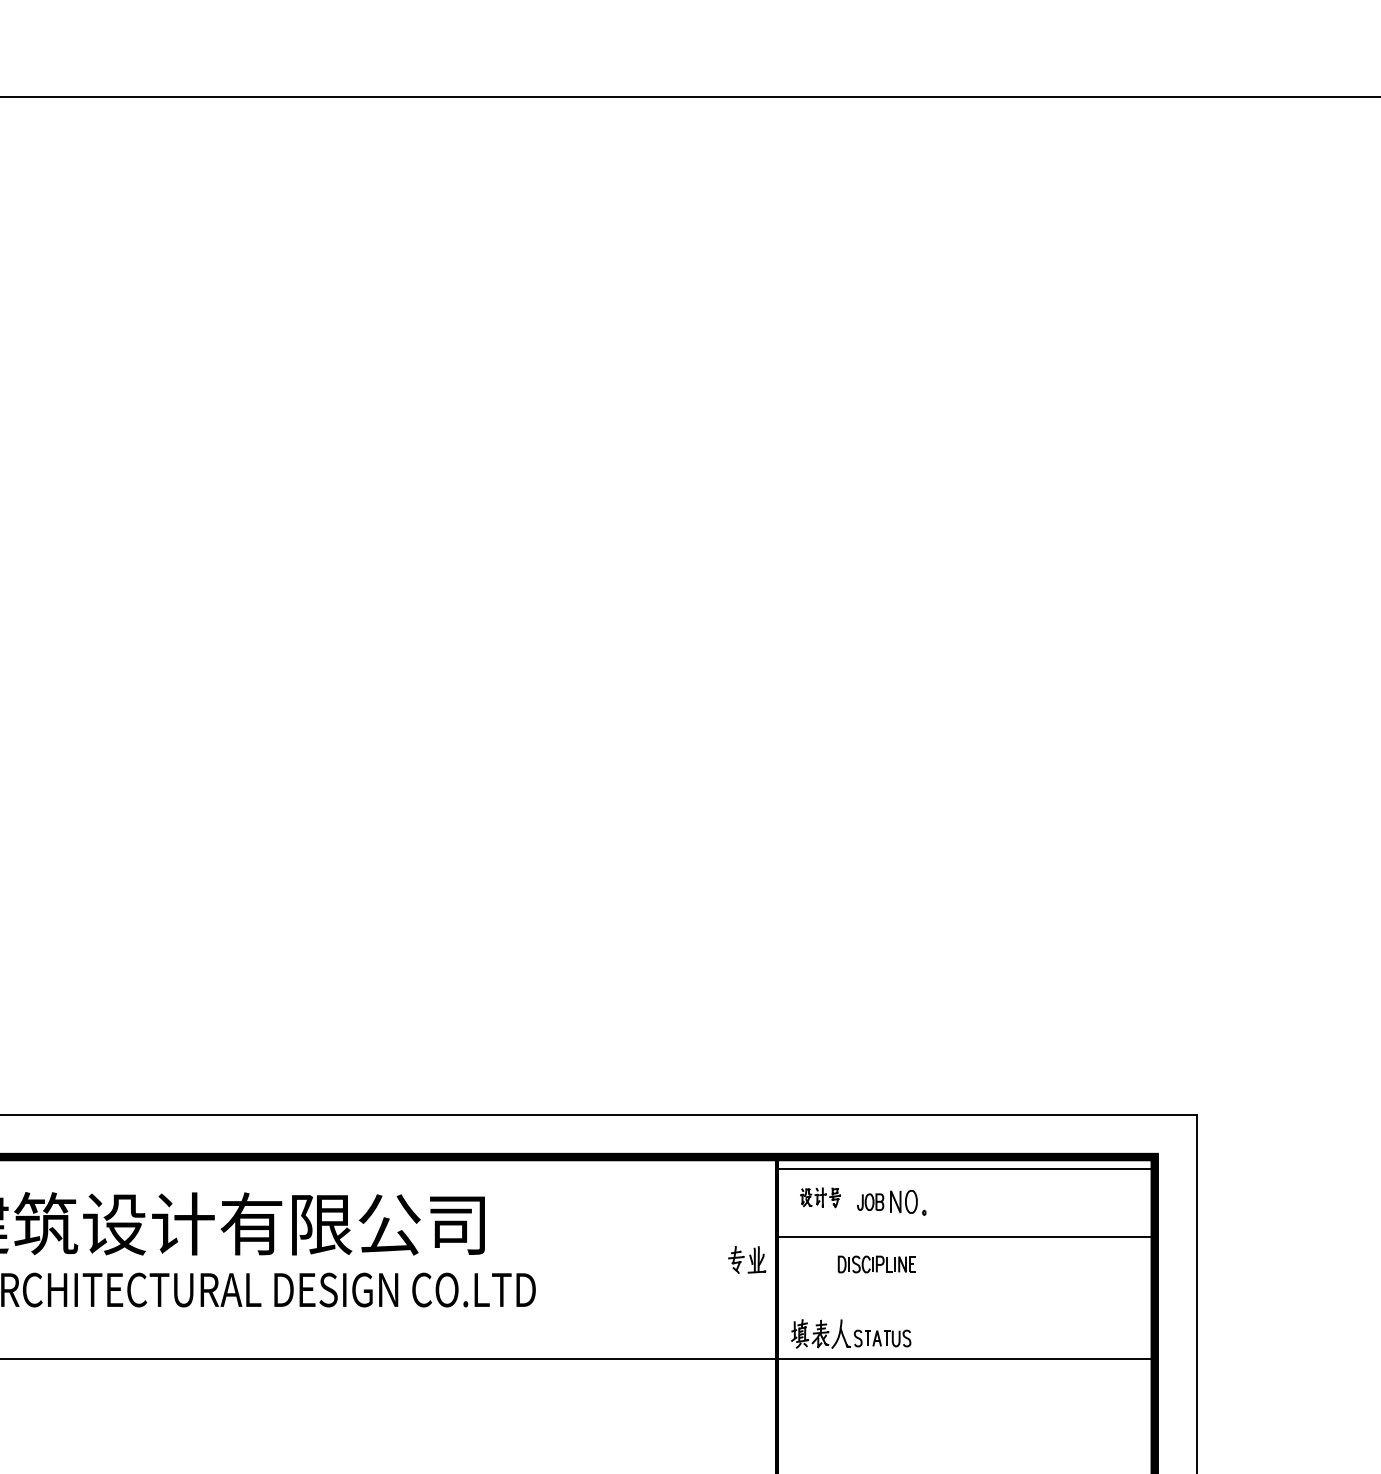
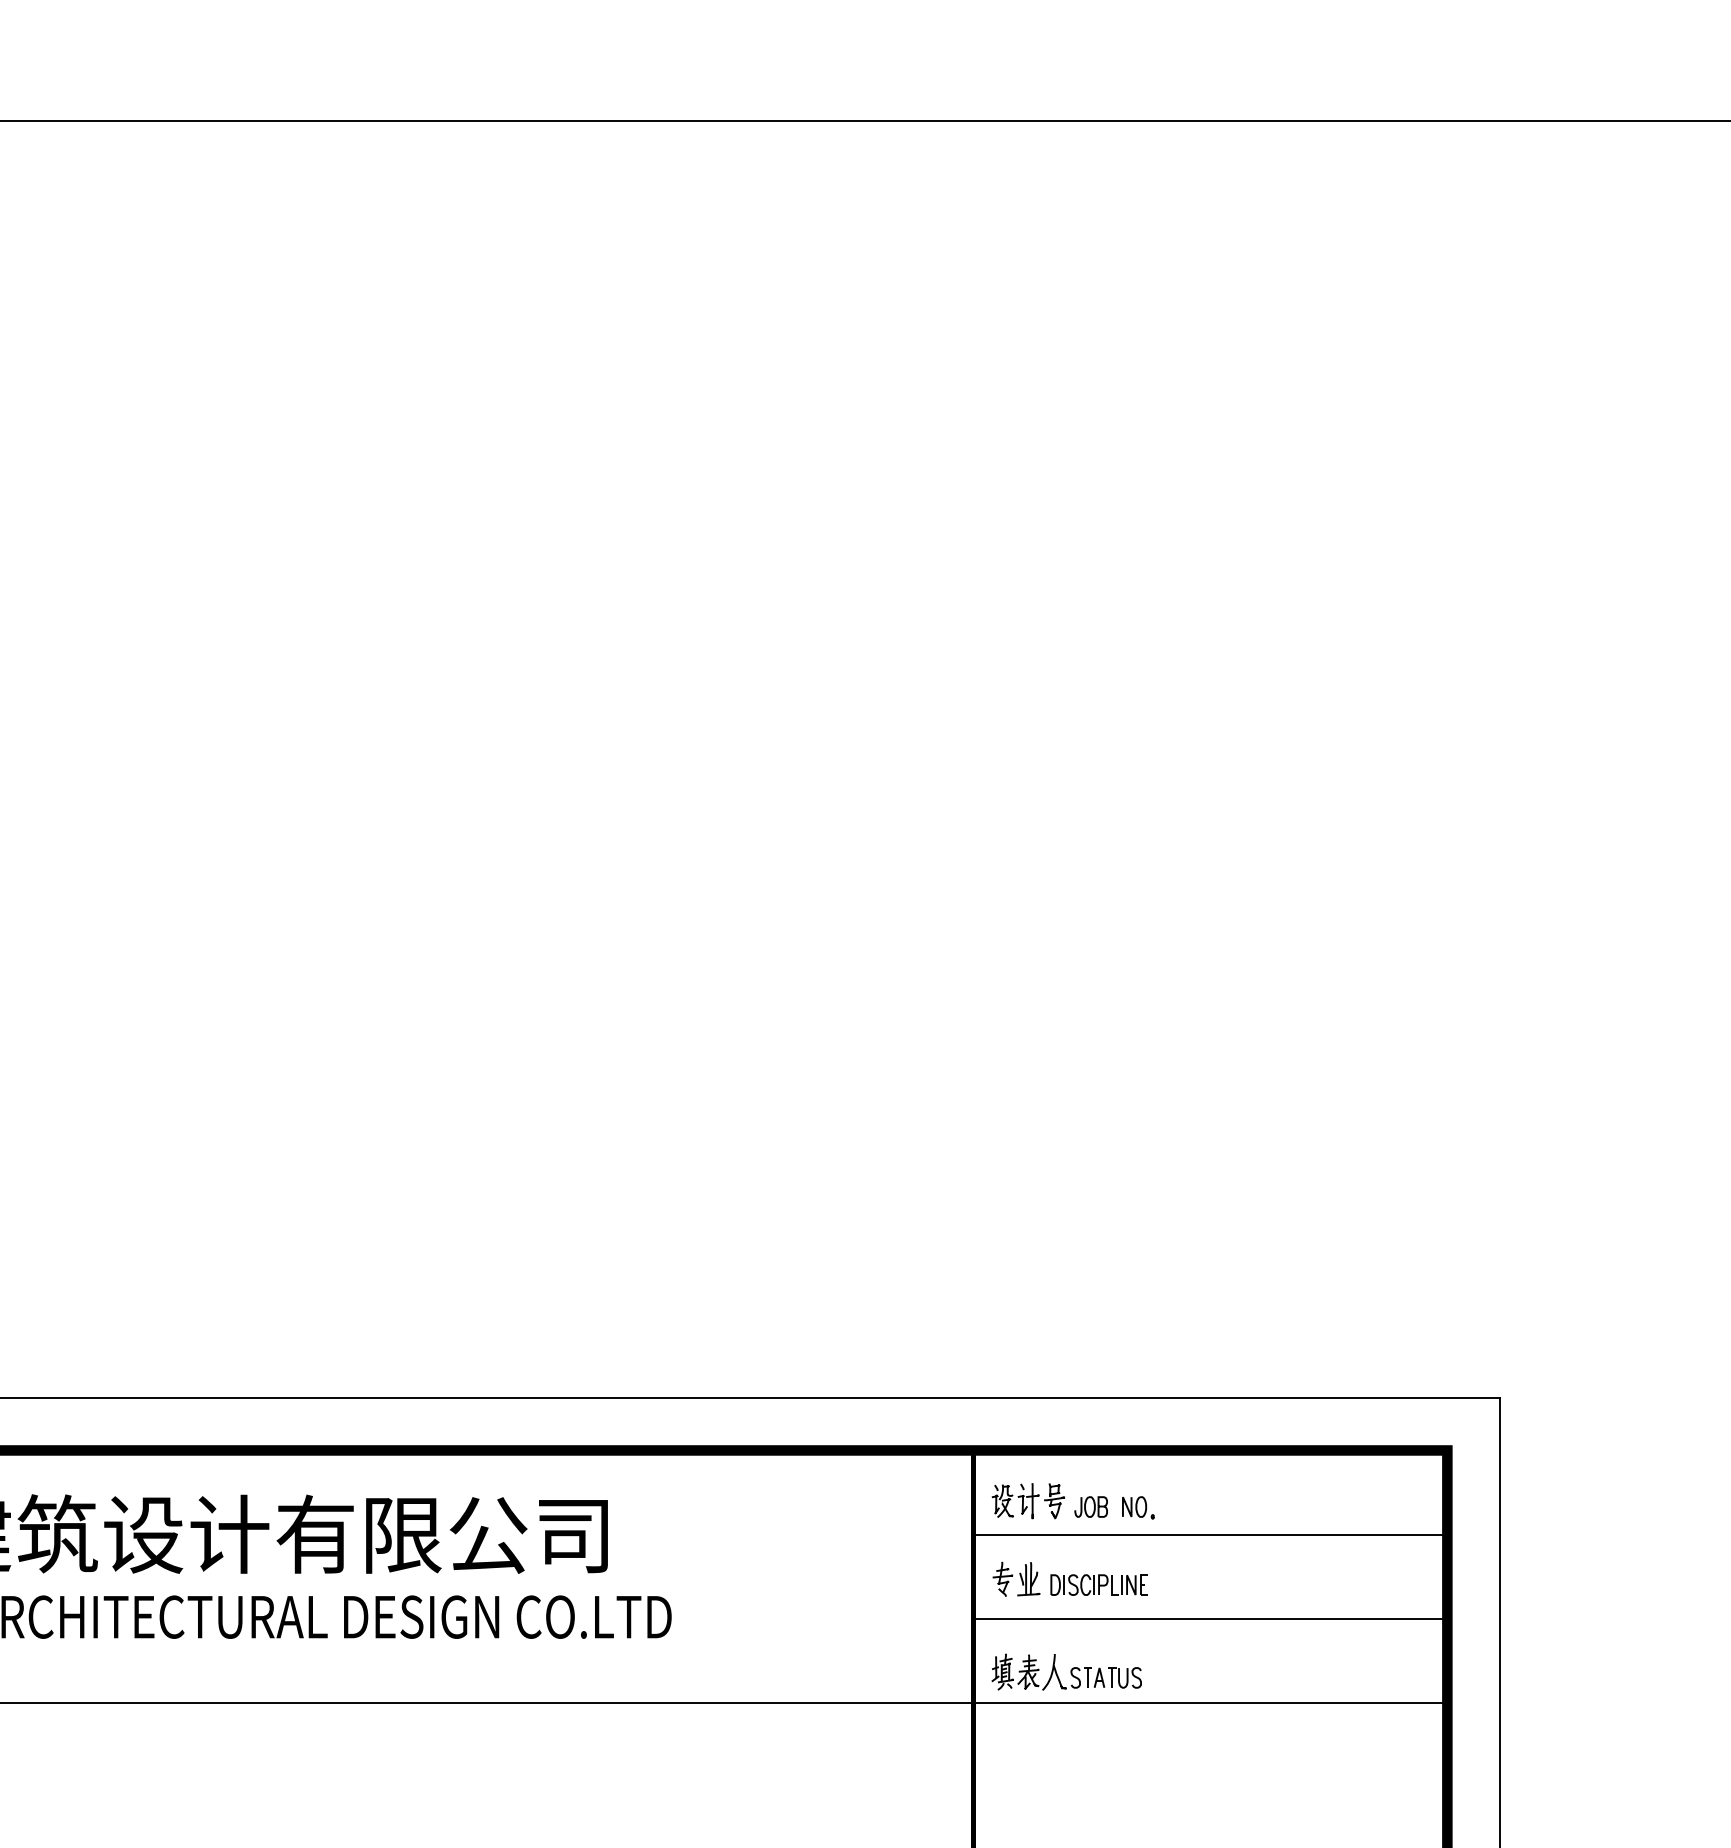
line: (965, 1169) -> (1210, 1534), moved
part: (820, 1197) -> (1028, 1501), size x1.43
part: (908, 1202) -> (1138, 1507), size x0.71
line: (965, 1236) -> (1210, 1618), moved
part: (747, 1259) -> (1016, 1578), moved

